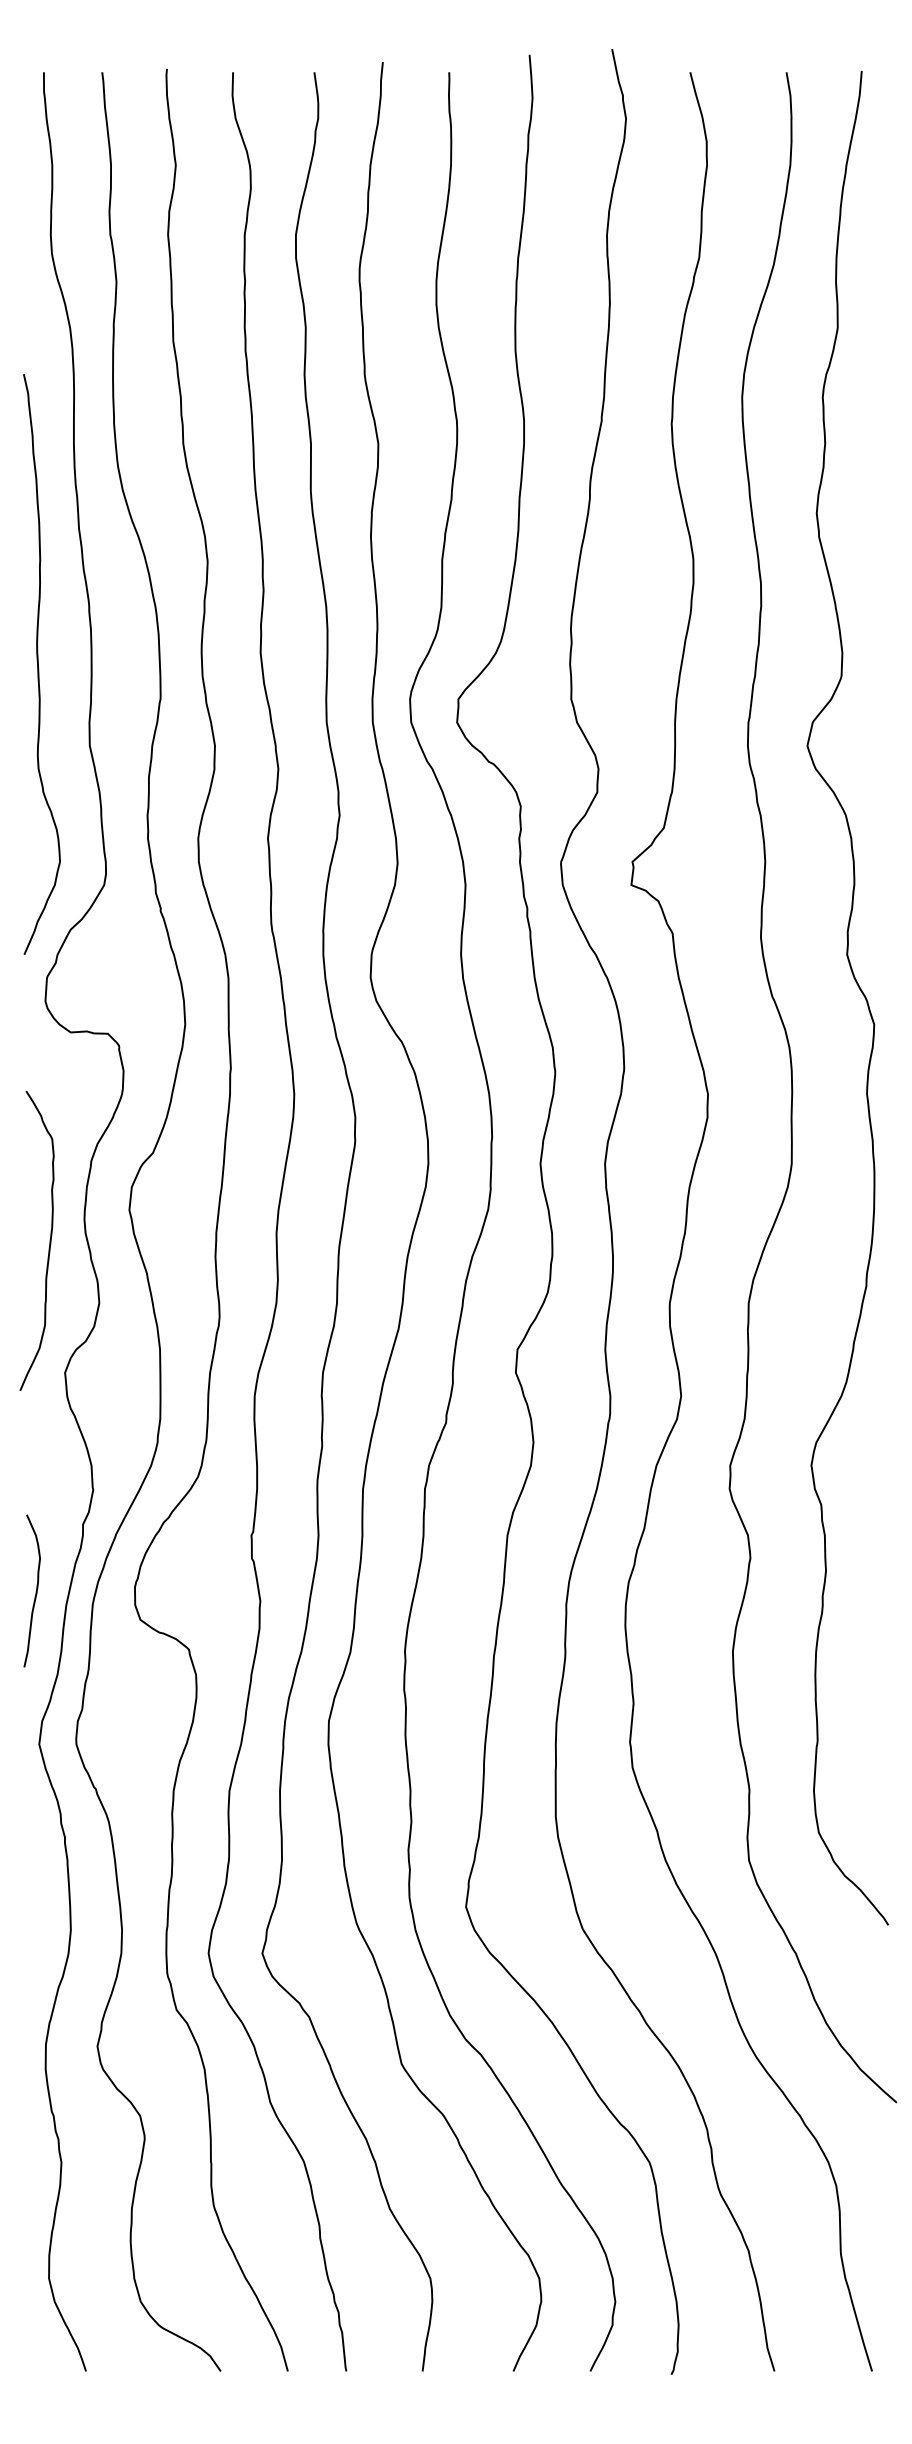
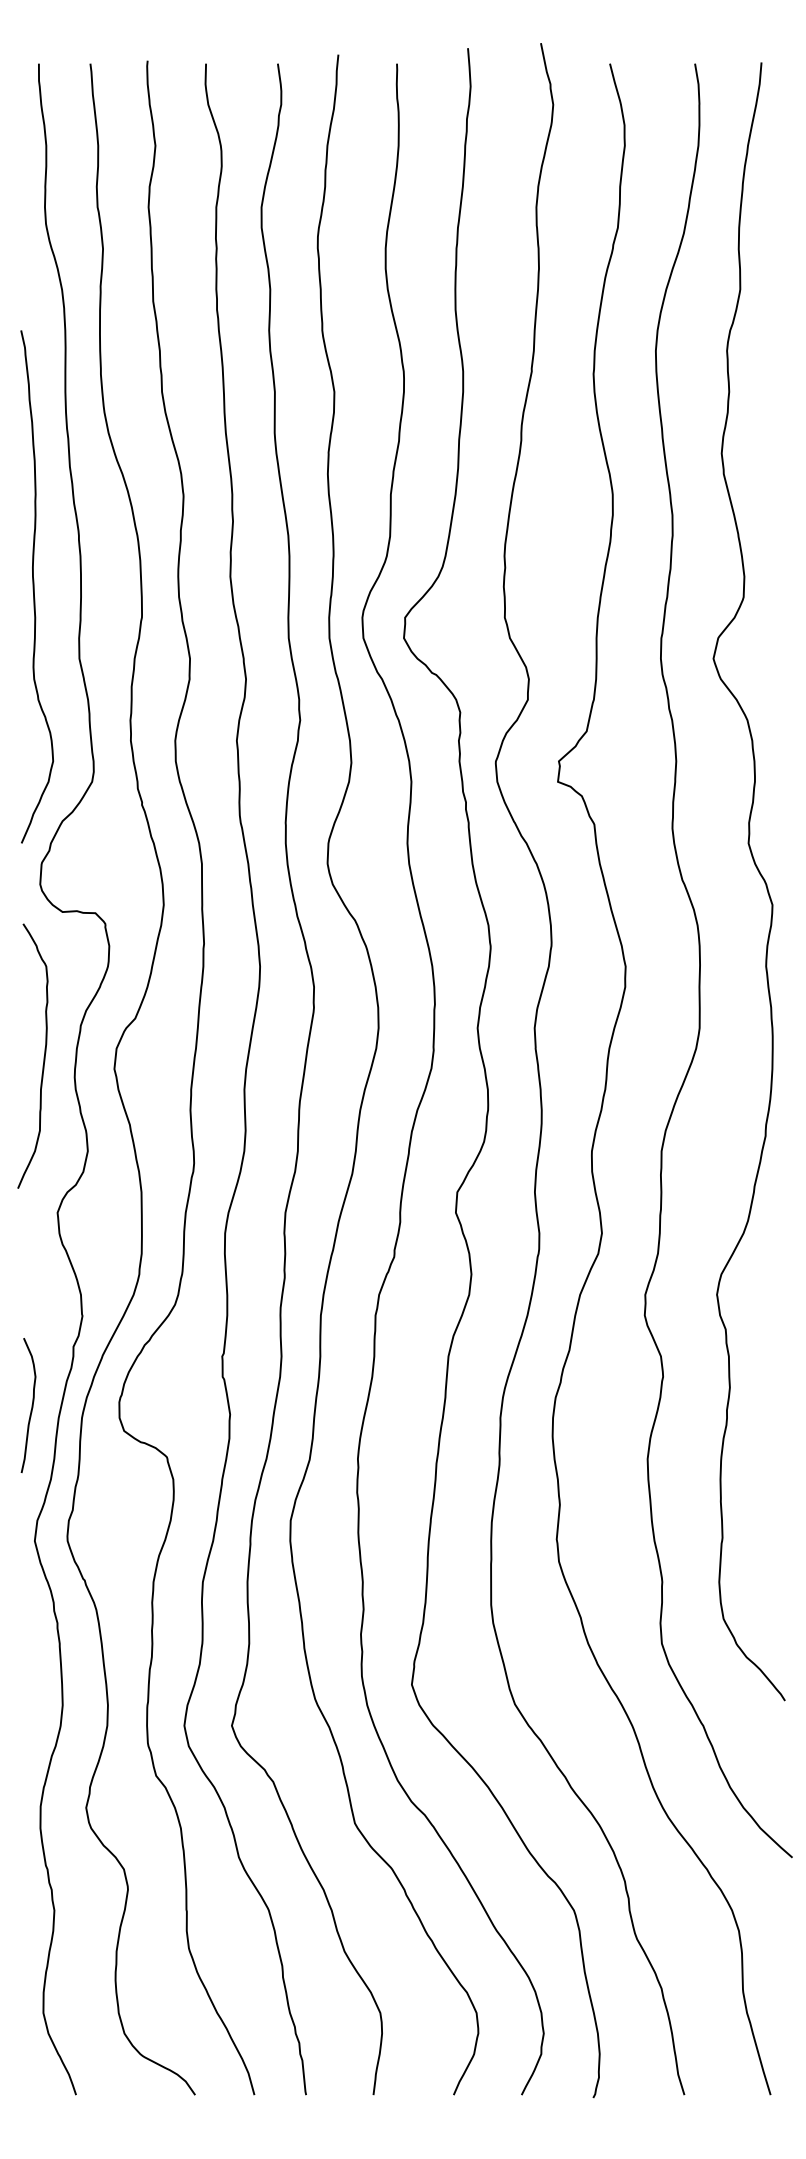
curve: (49, 1241) -> (43, 1056), moved

